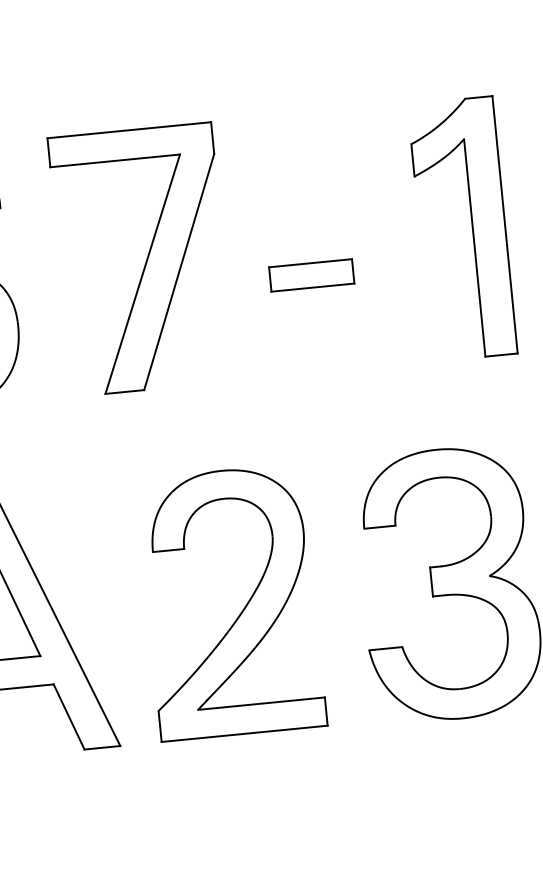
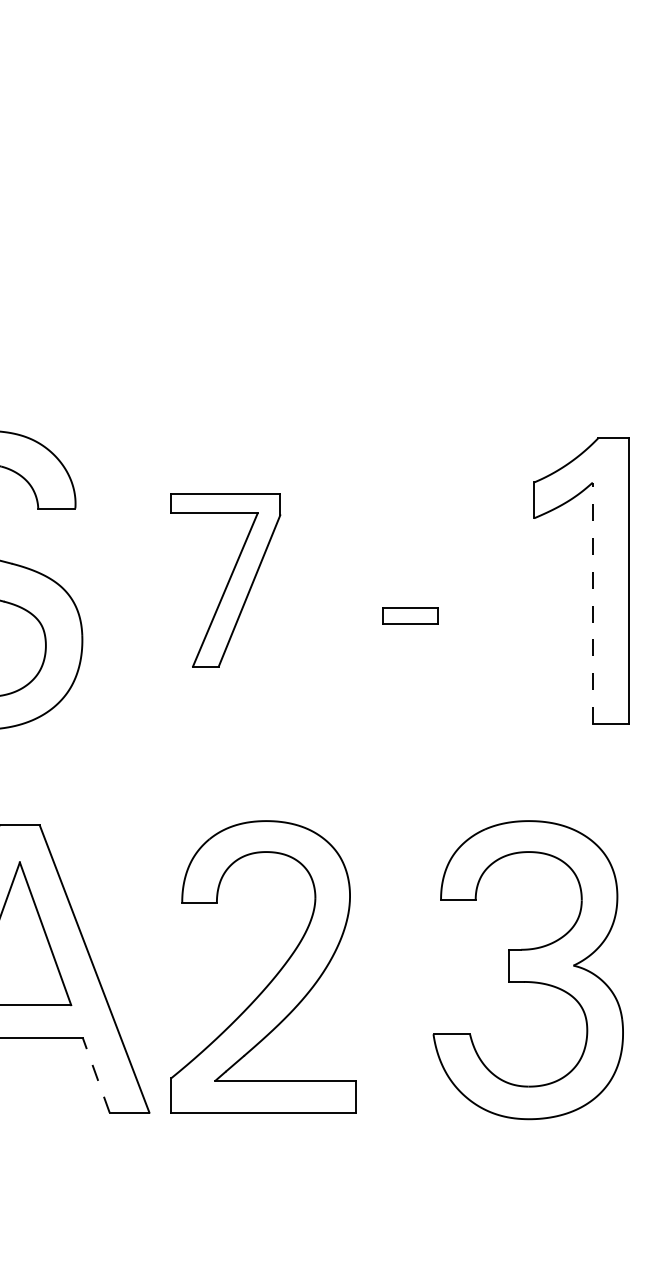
line: (474, 248) -> (592, 603), solid -> dashed
part: (141, 259) -> (225, 580), size x0.6
part: (311, 275) -> (410, 615), size x0.6
part: (244, 607) -> (276, 973), moved
line: (69, 717) -> (96, 1075), solid -> dashed

